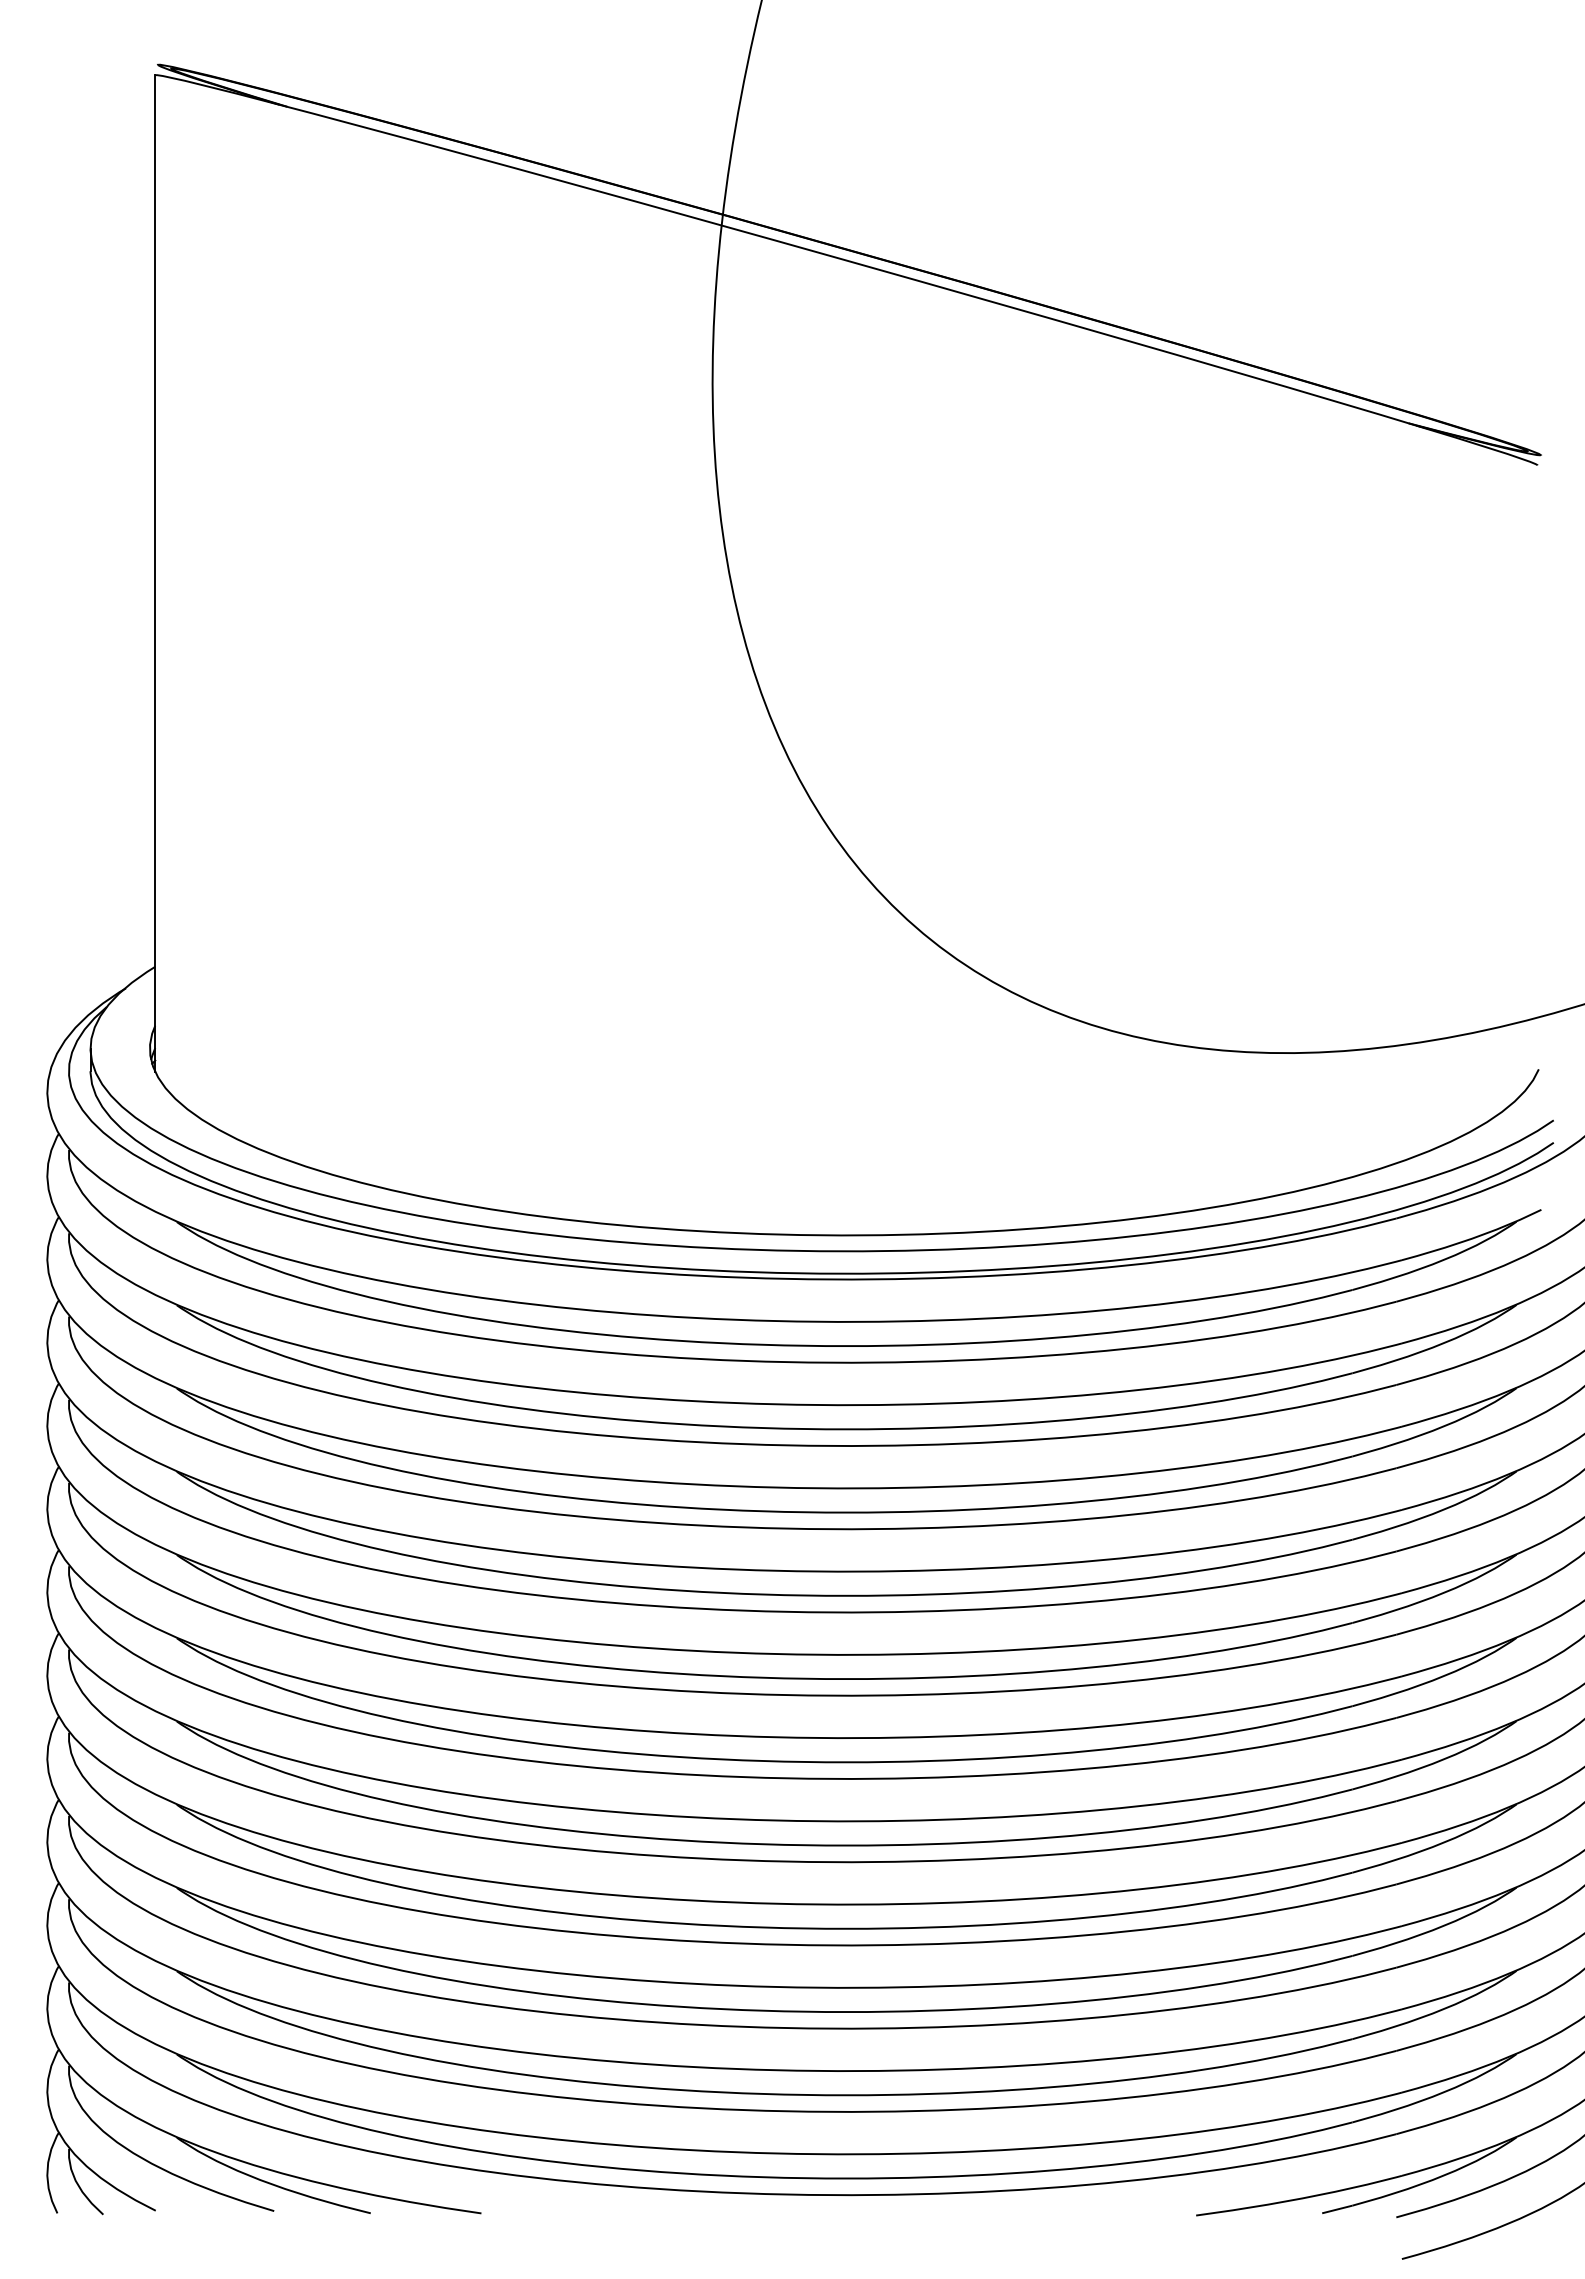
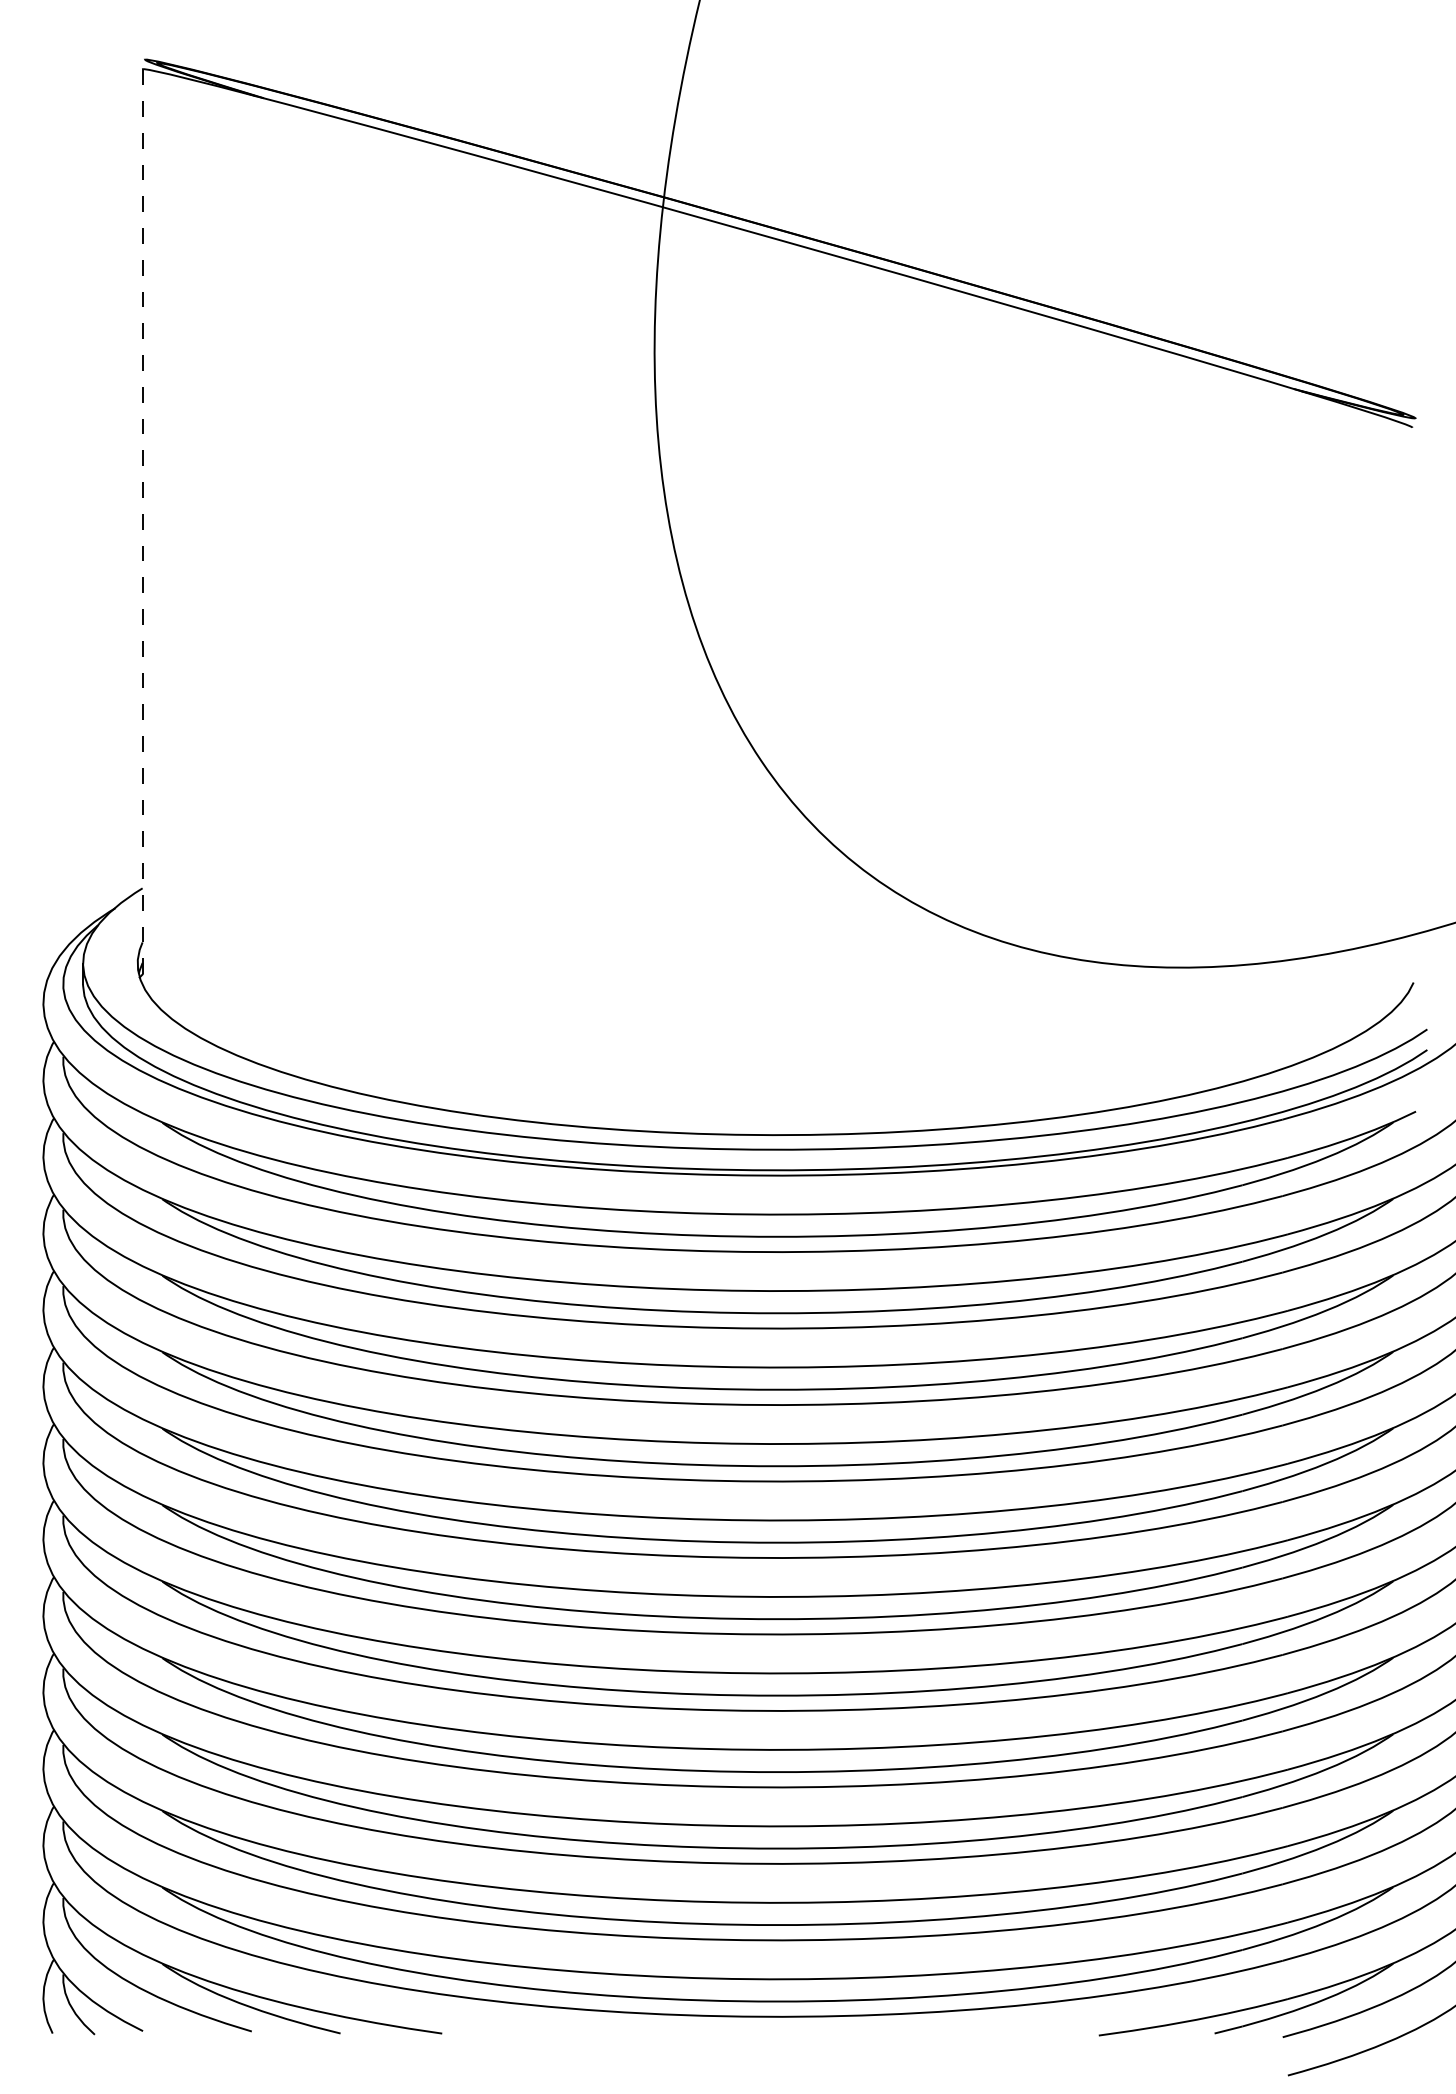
line: (155, 574) -> (142, 527), solid -> dashed

